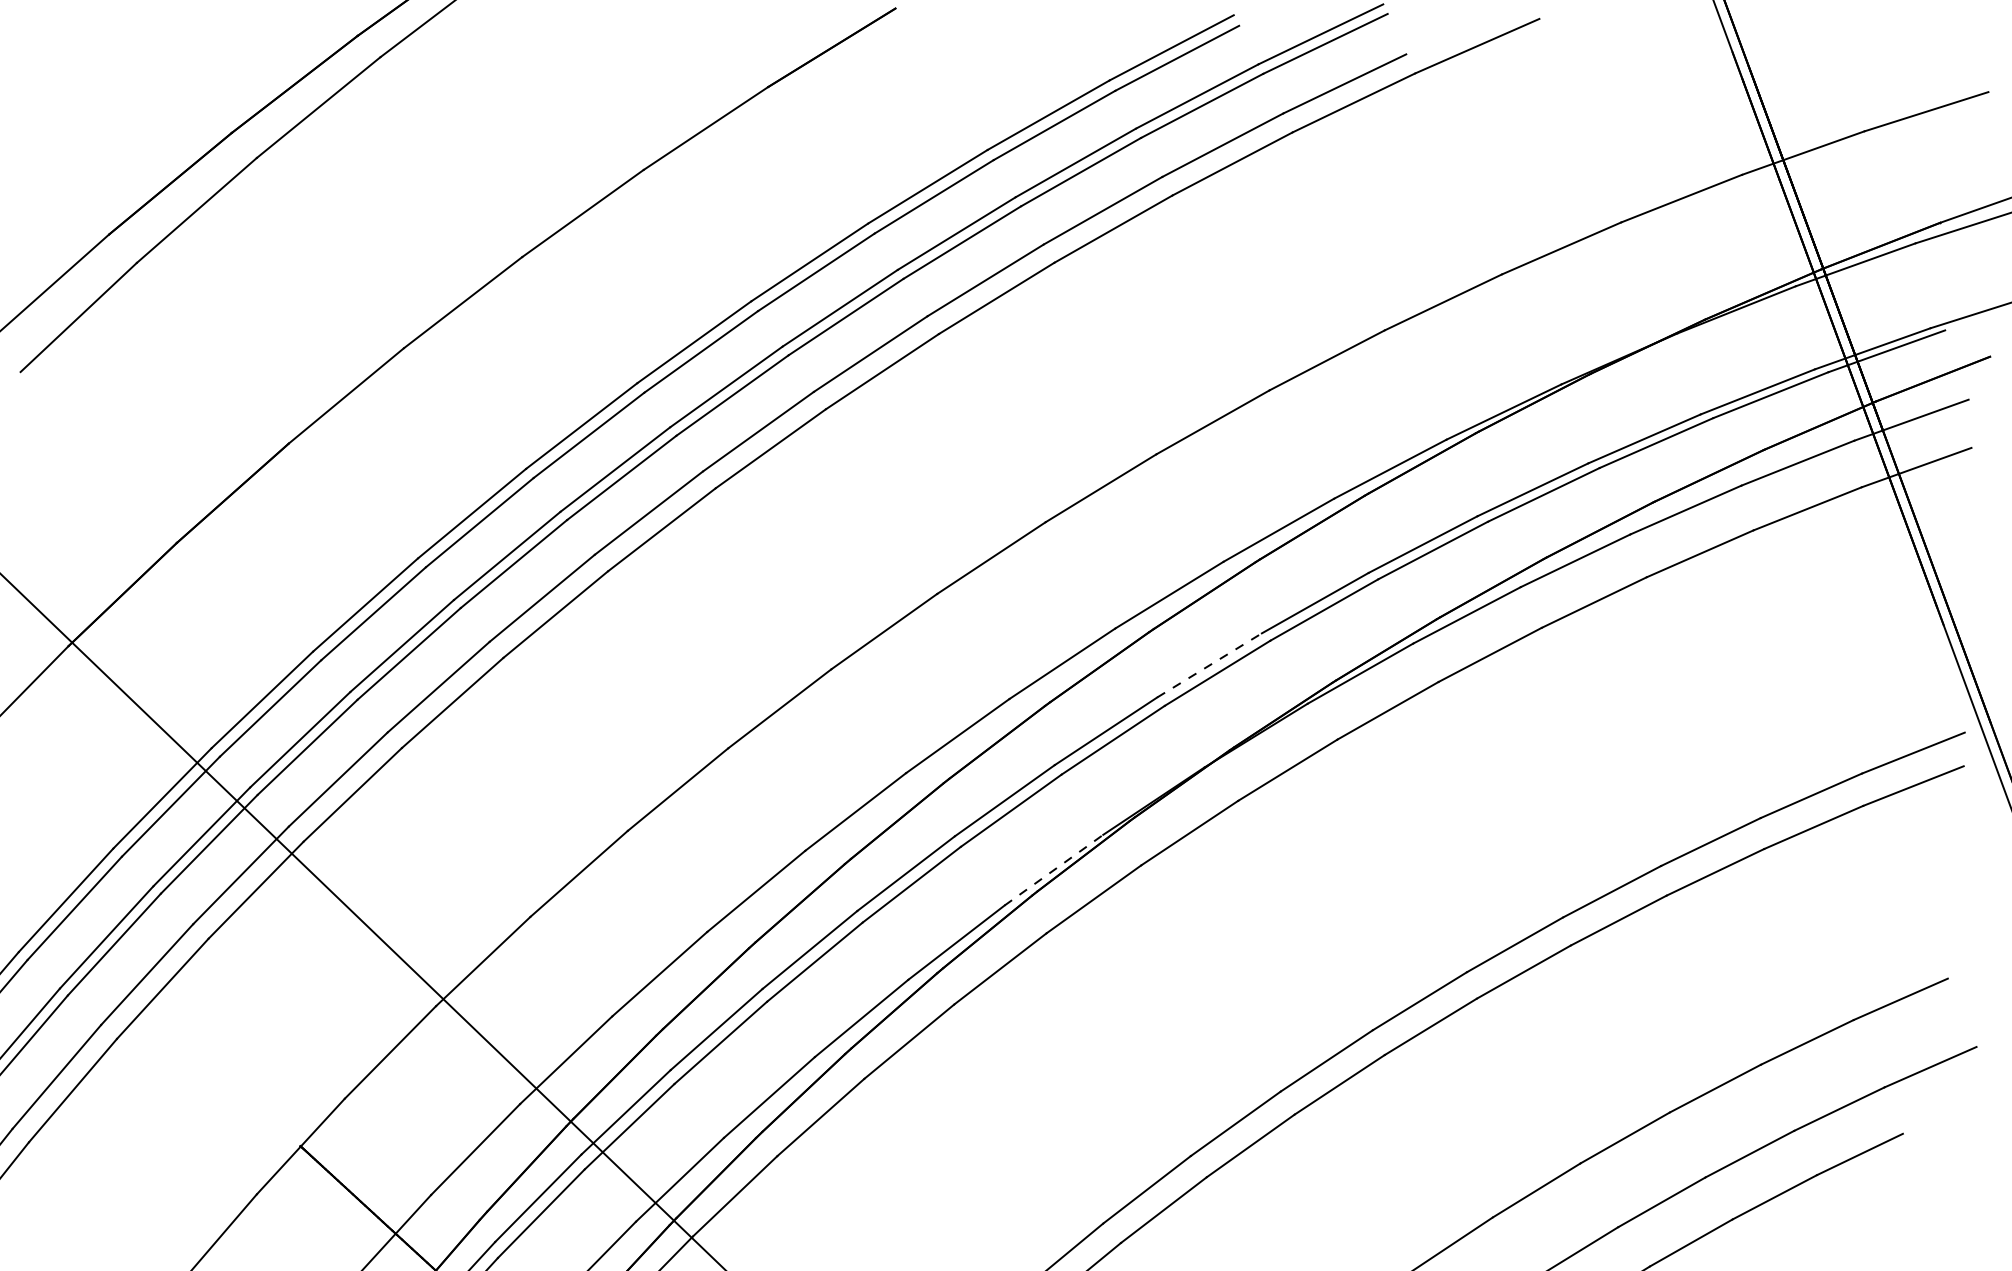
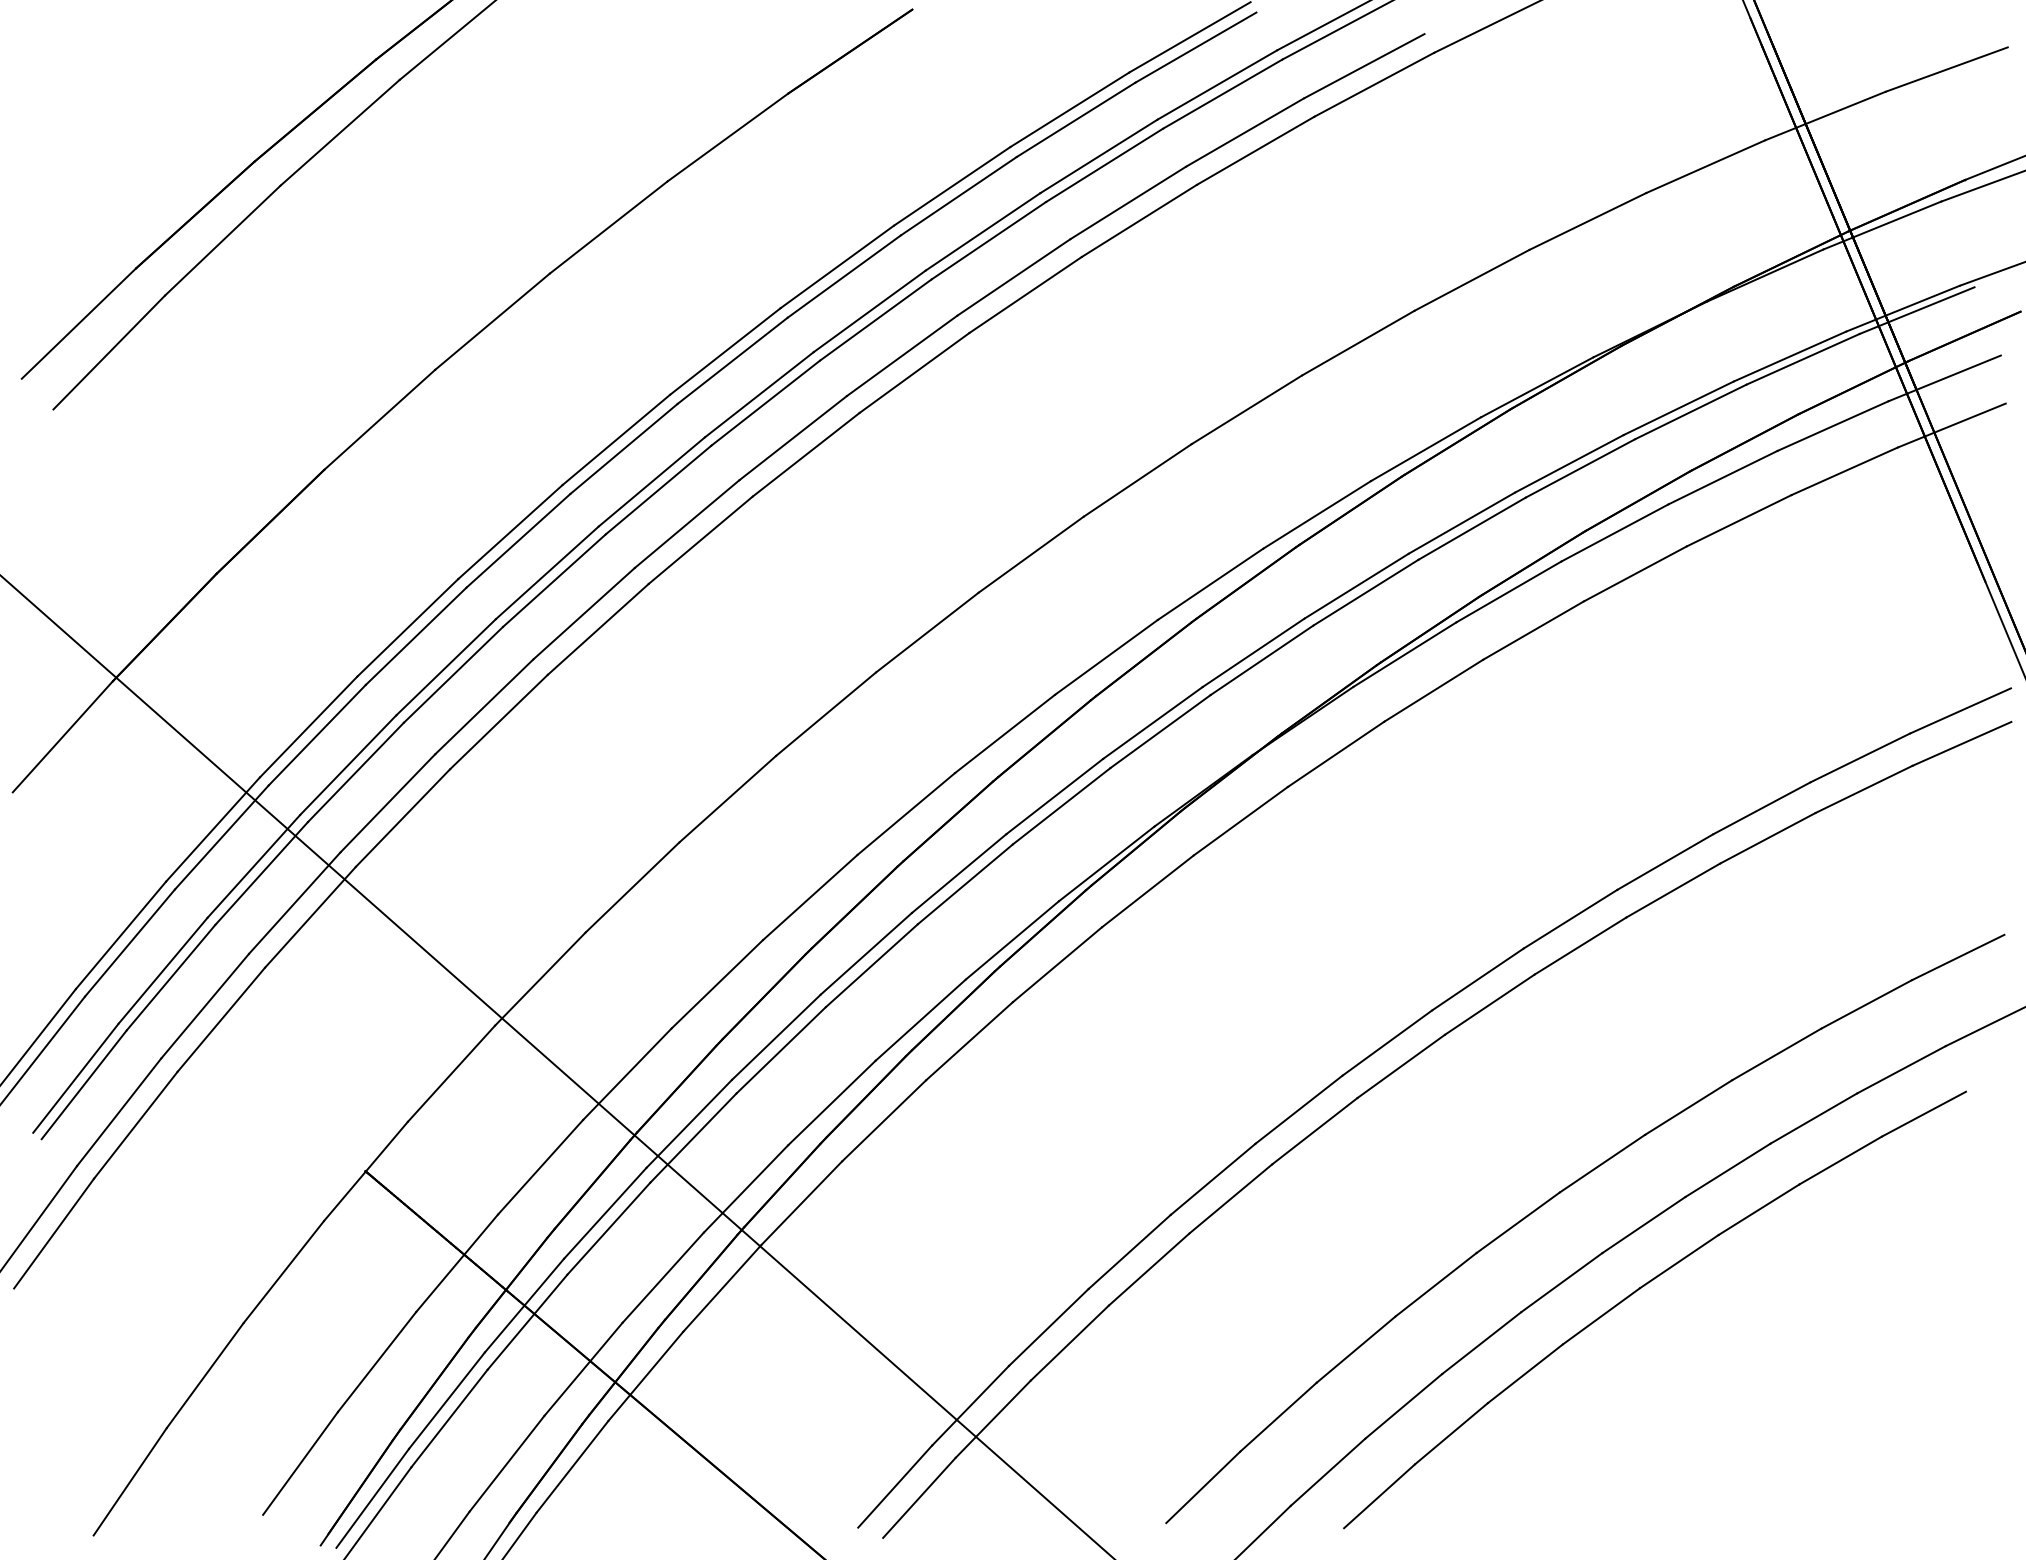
line: (1210, 665) -> (1254, 652), dashed -> solid
line: (1053, 869) -> (1106, 863), dashed -> solid

